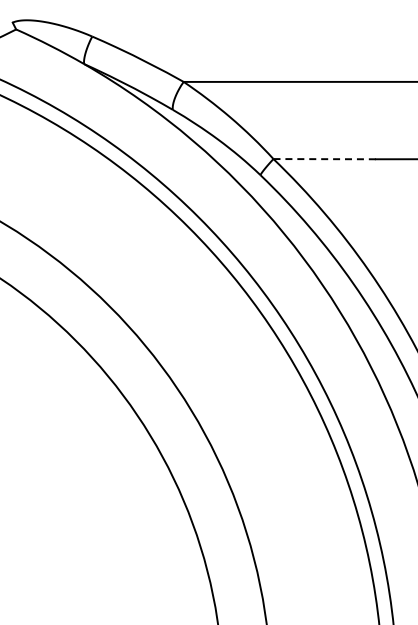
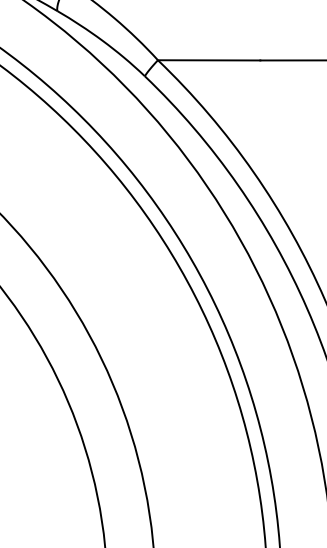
line: (325, 159) -> (209, 60), dashed -> solid

